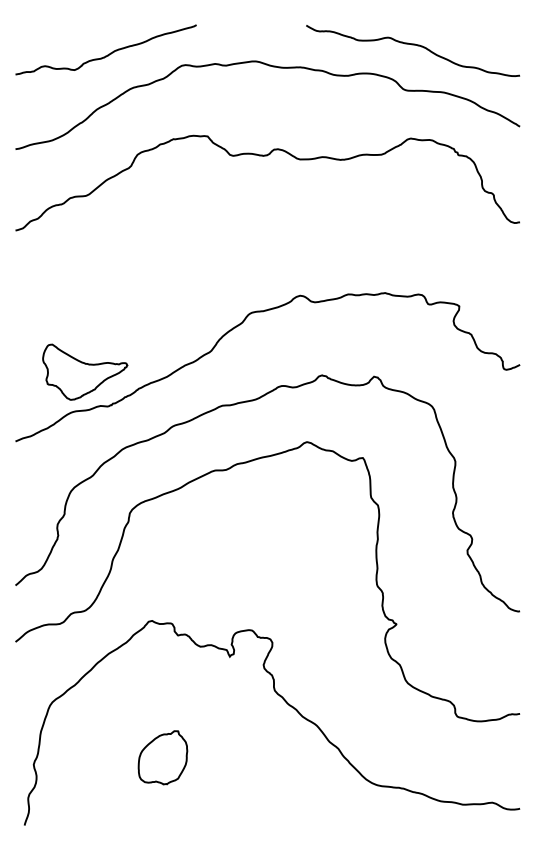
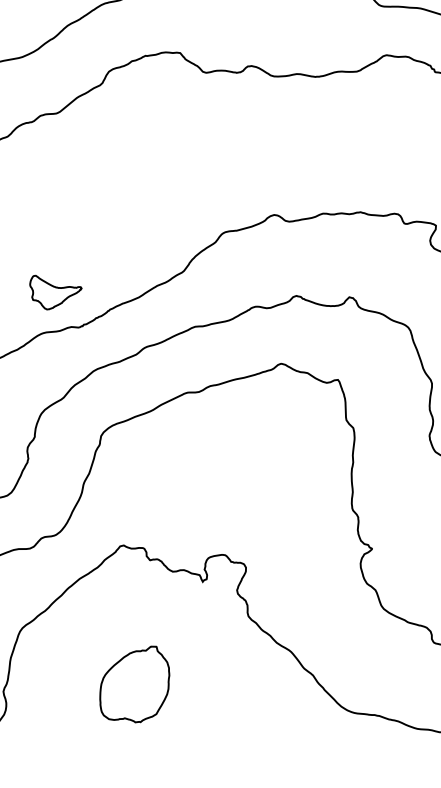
part: (85, 371) -> (56, 291), size x0.6
part: (162, 757) -> (134, 684), size x1.4

